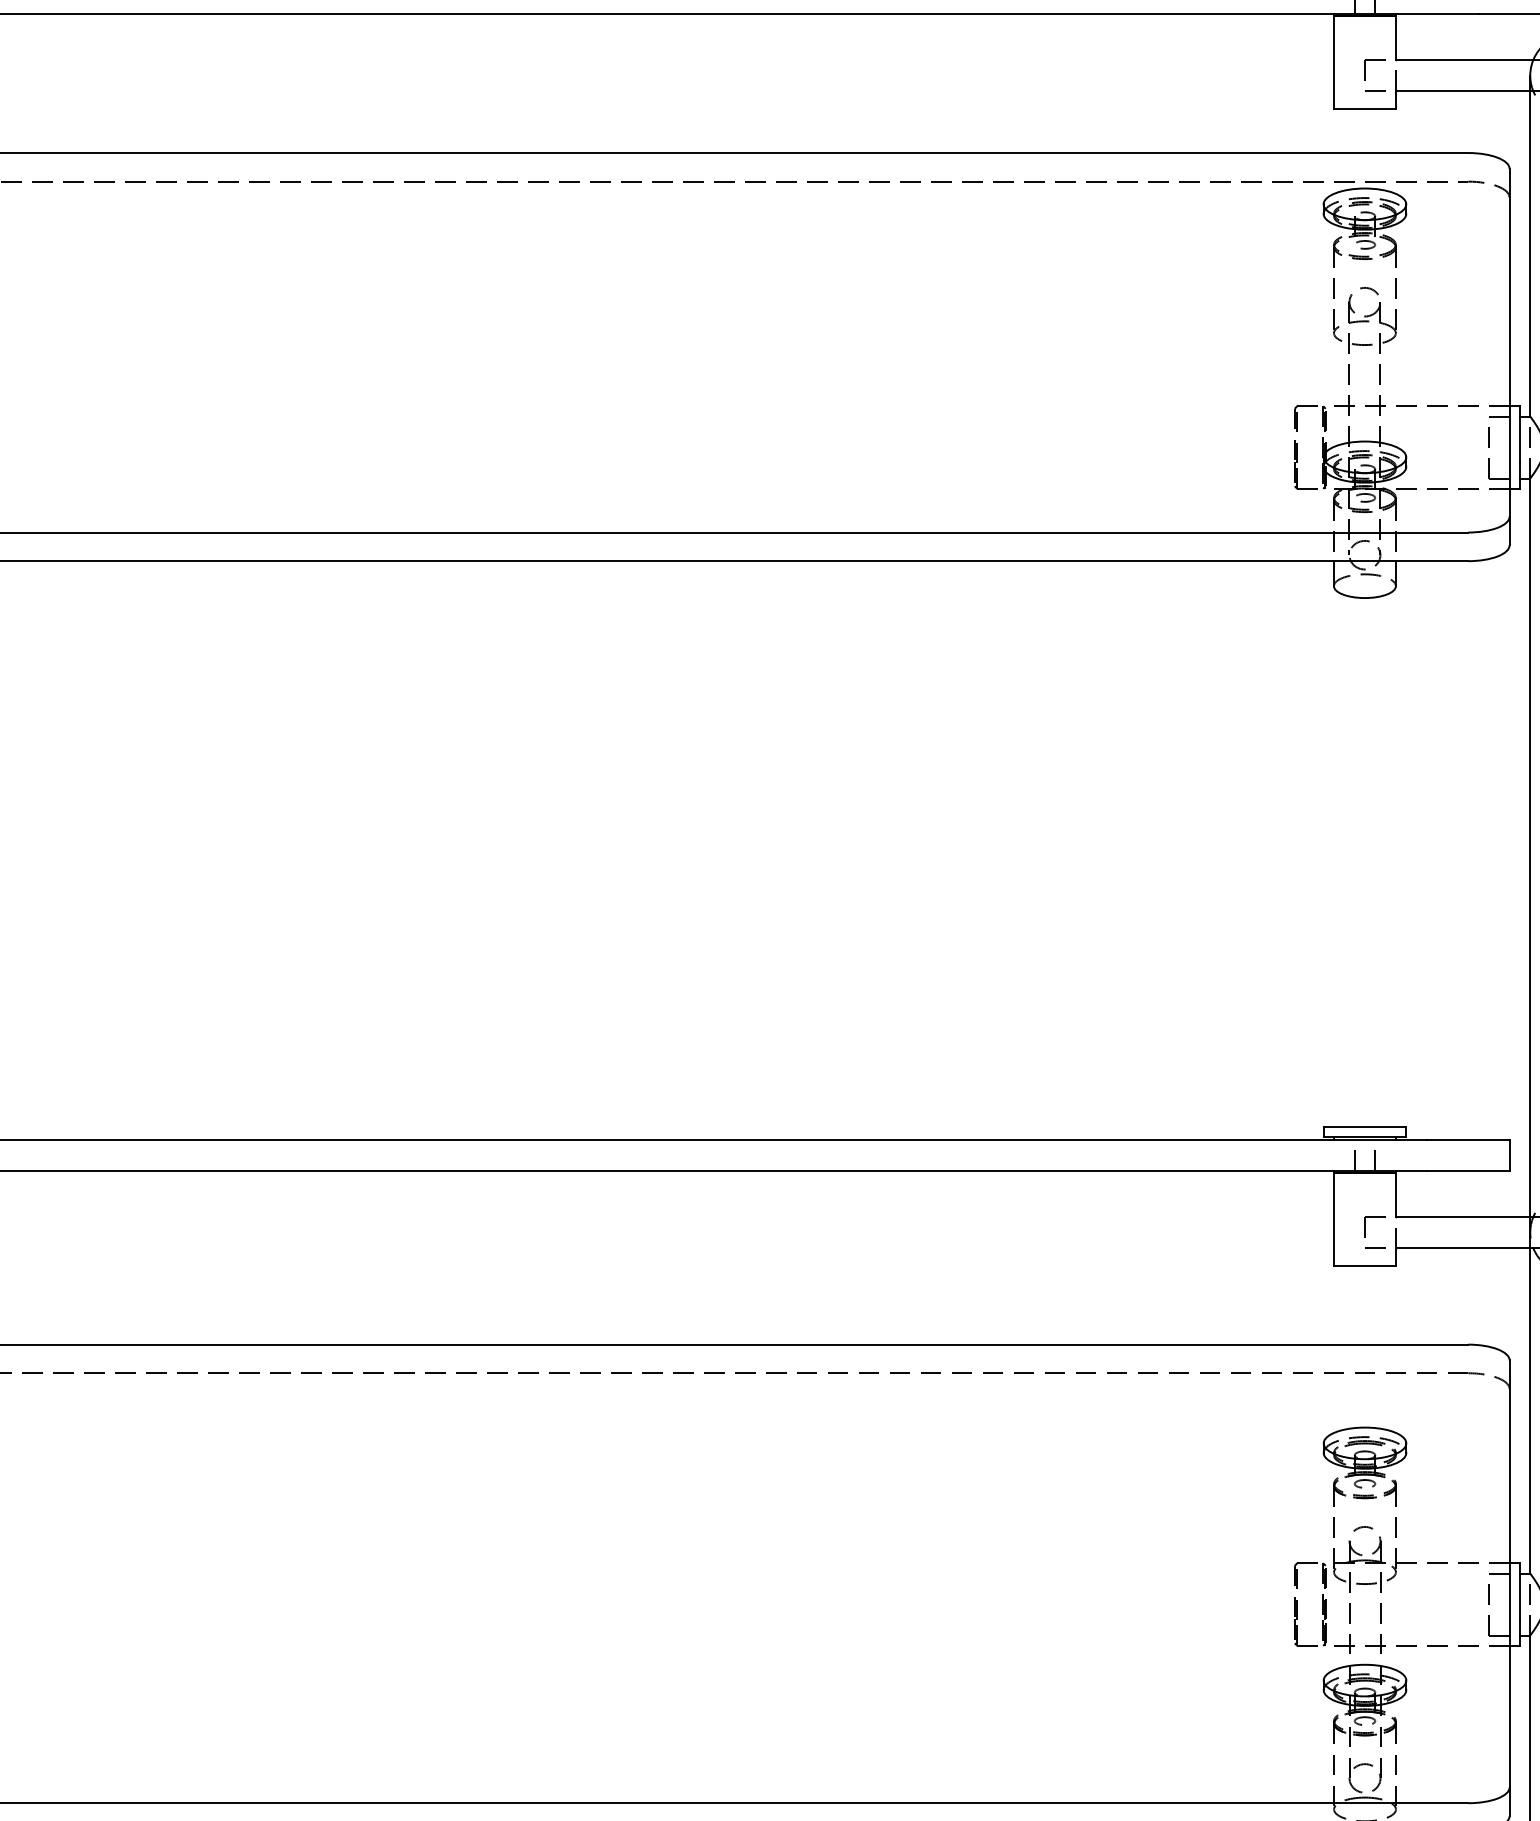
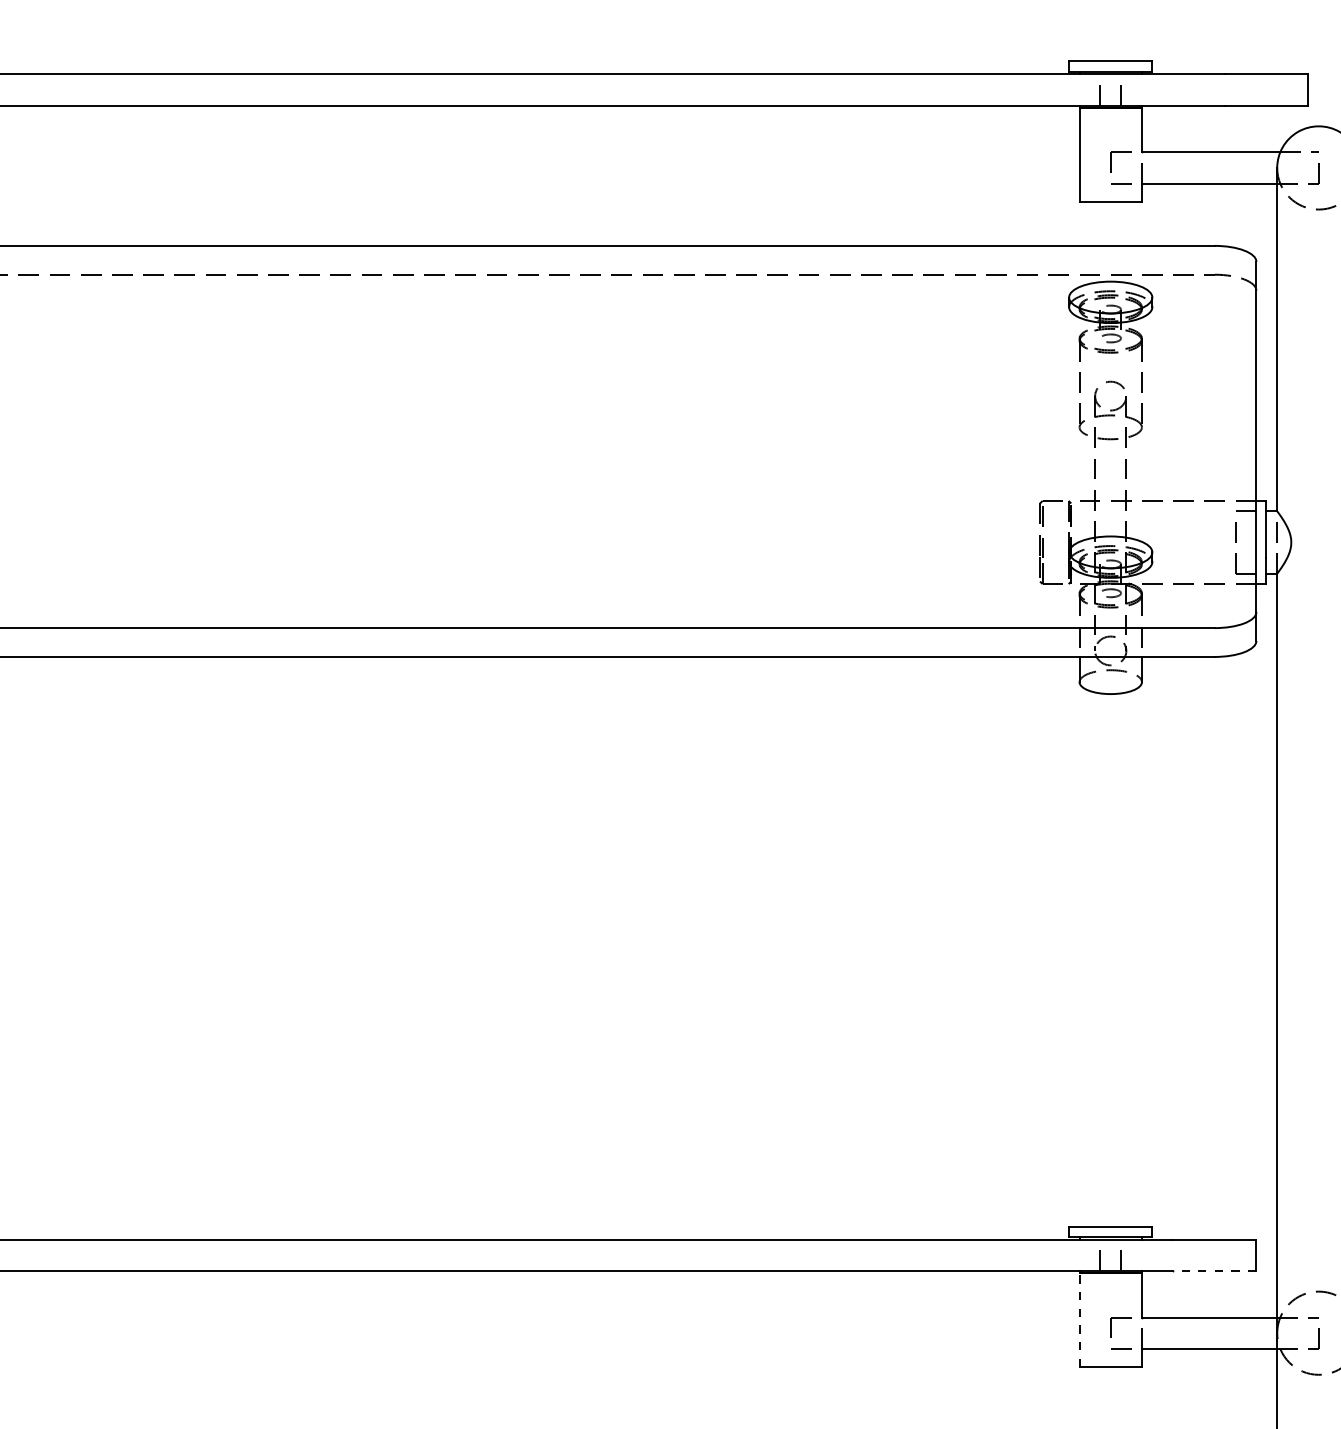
line: (1467, 1170) -> (1214, 1270), solid -> dashed
line: (1333, 1219) -> (1079, 1319), solid -> dashed

